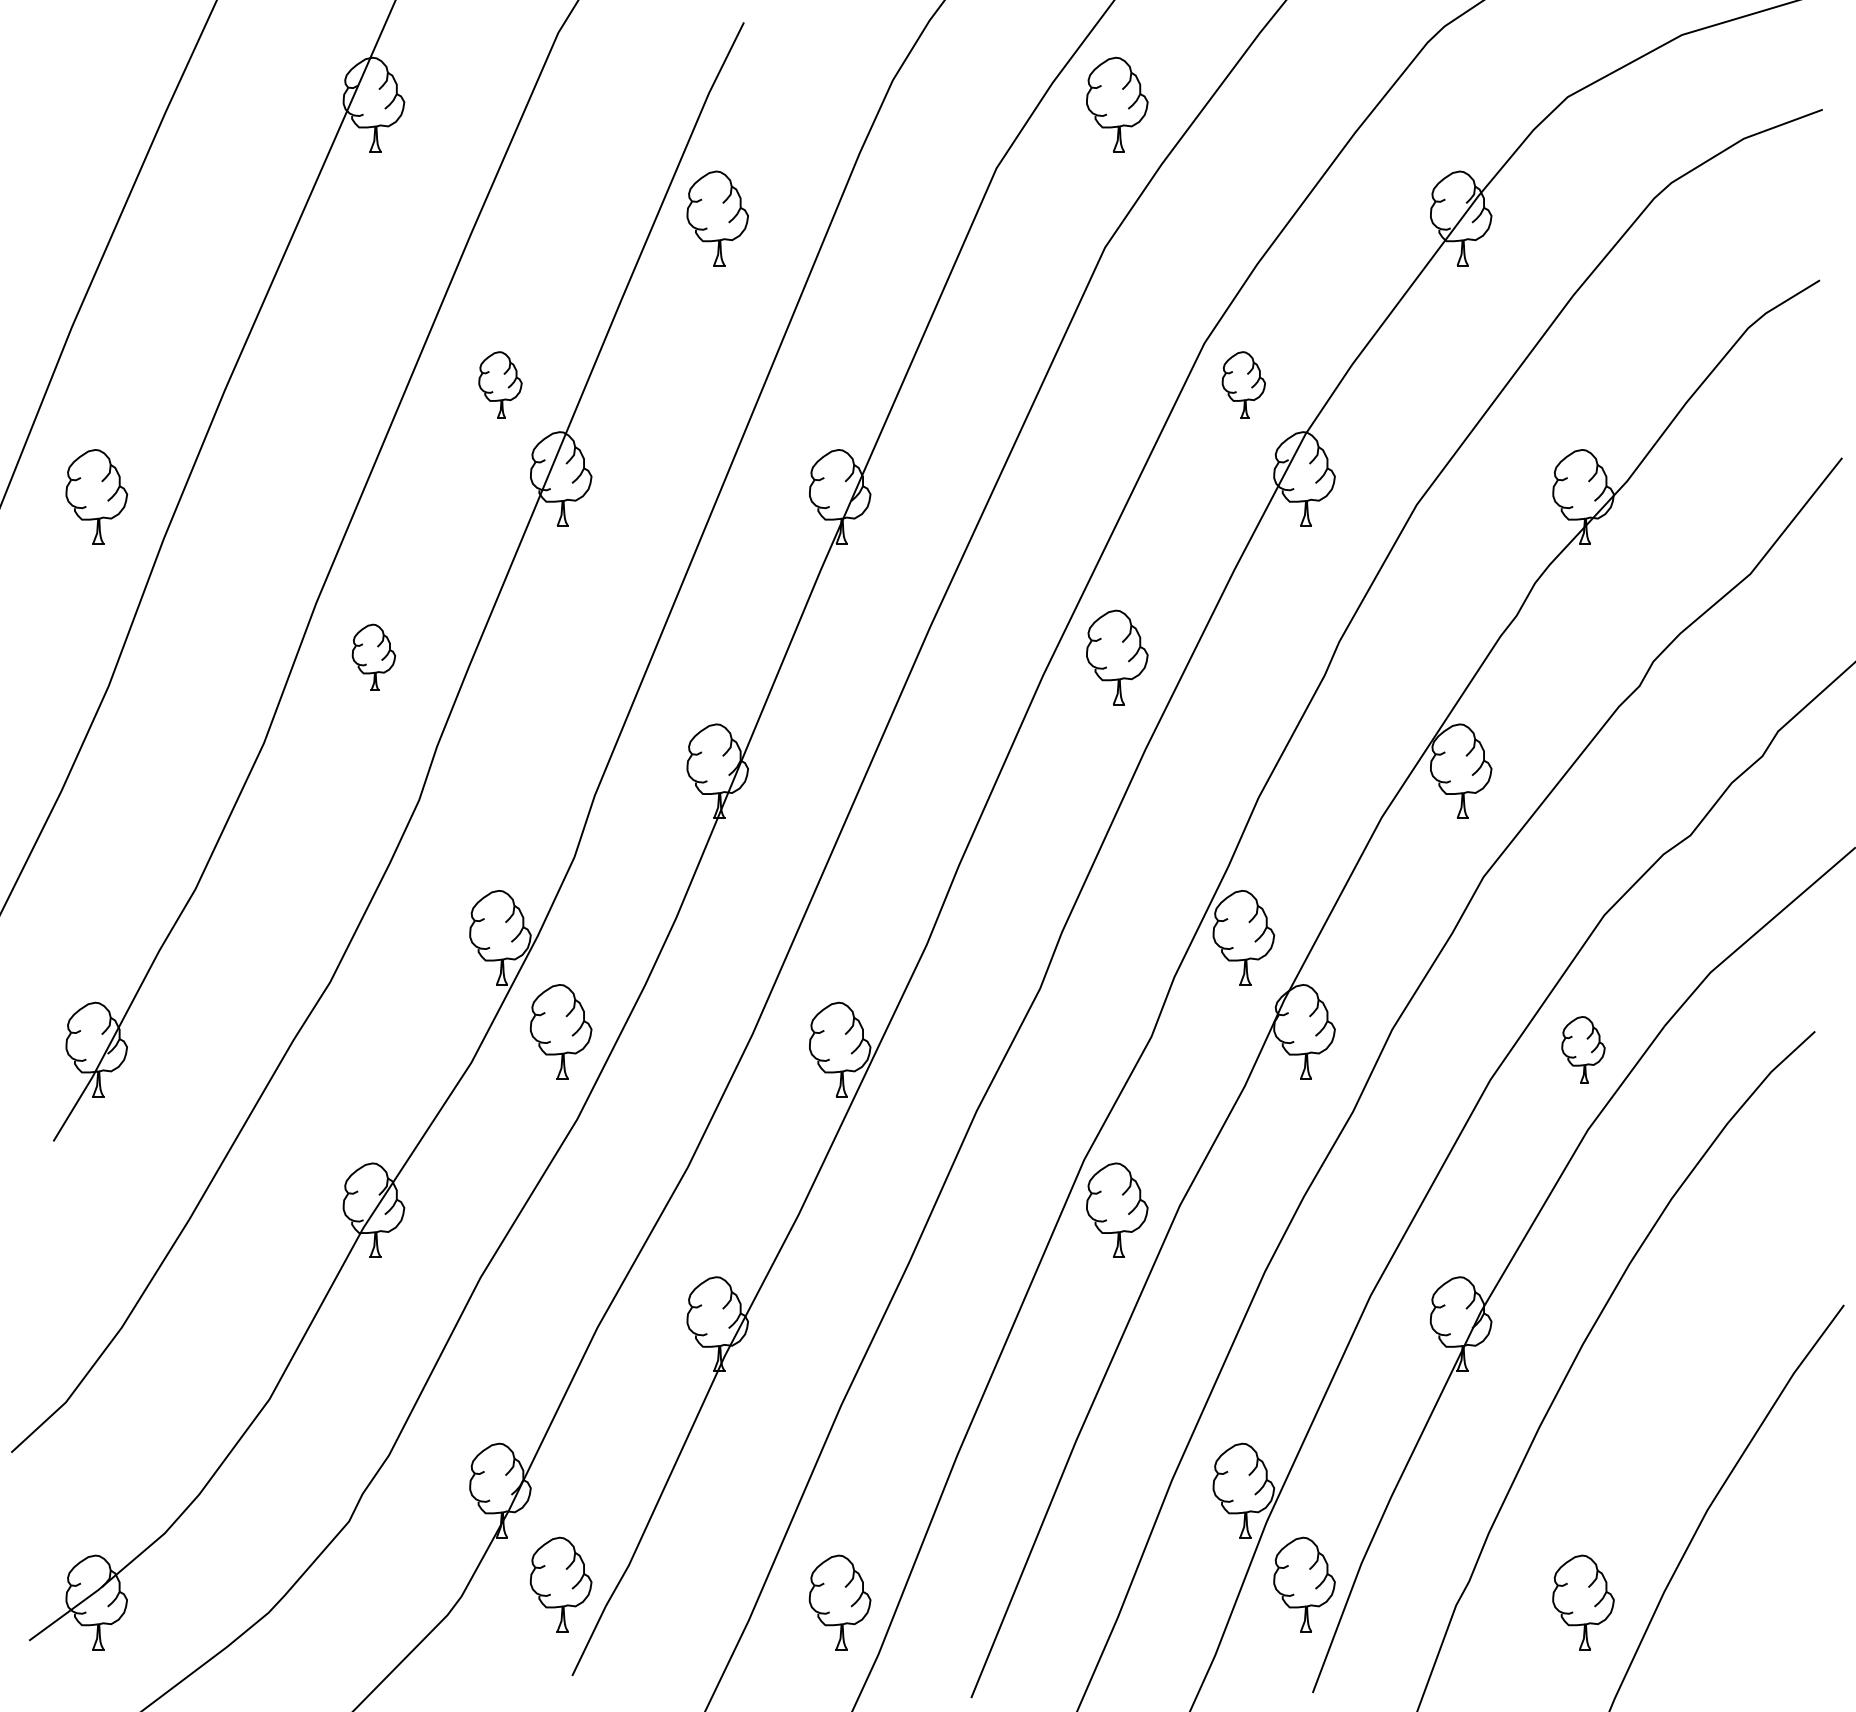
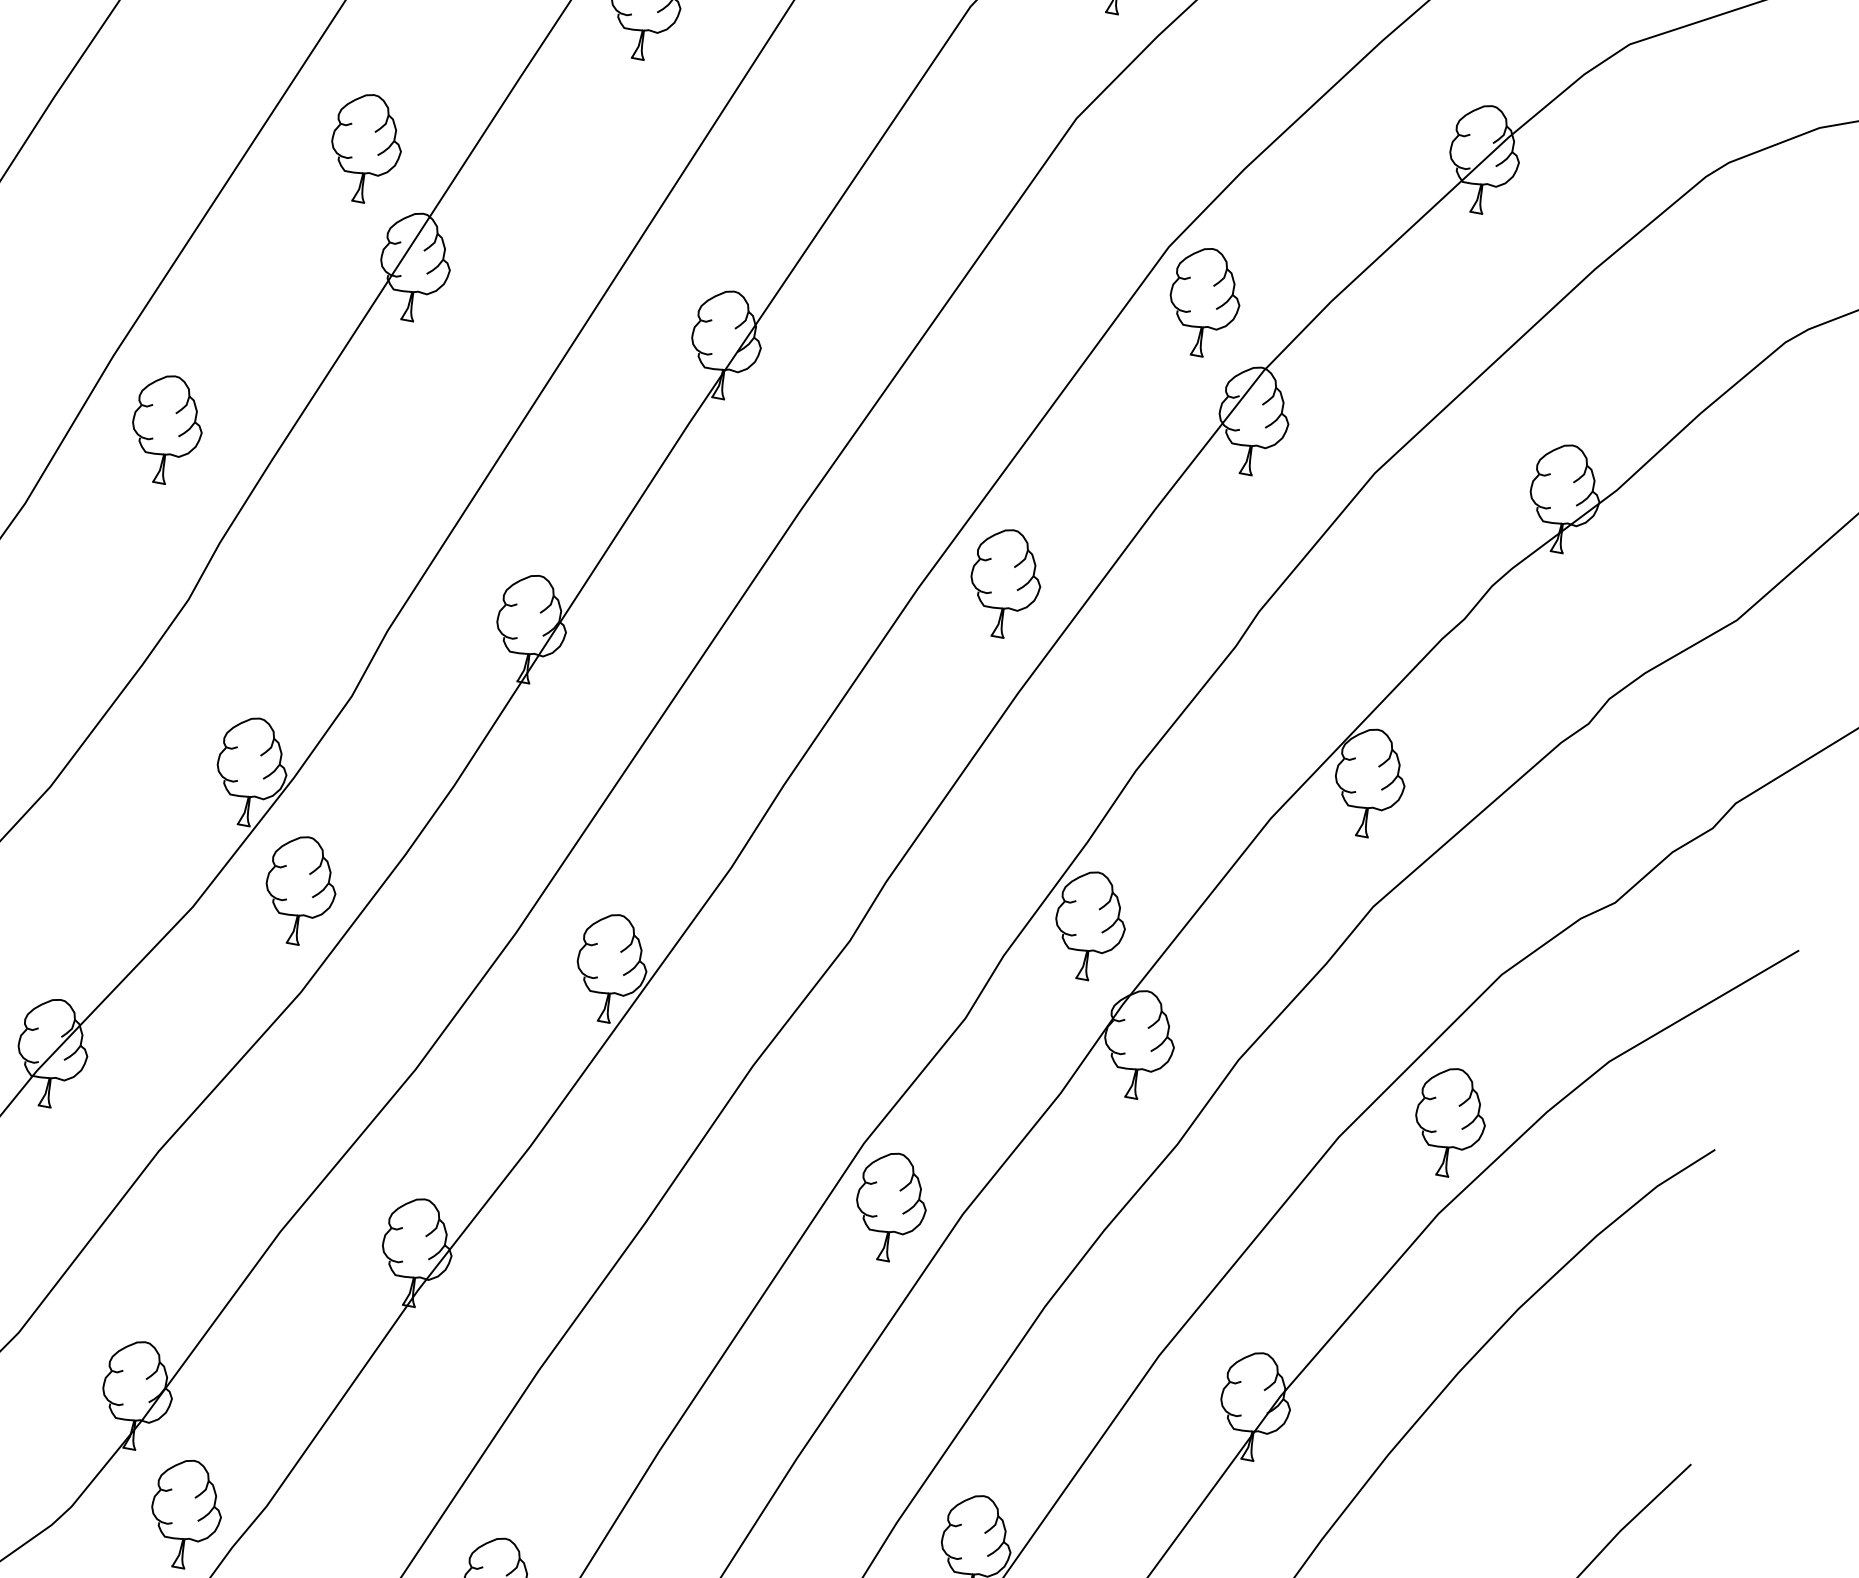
part: (500, 384) -> (366, 147), size x1.43
part: (1243, 384) -> (1204, 301), size x1.43
part: (373, 657) -> (166, 429), size x1.43
part: (1583, 1049) -> (1450, 1122), size x1.43

